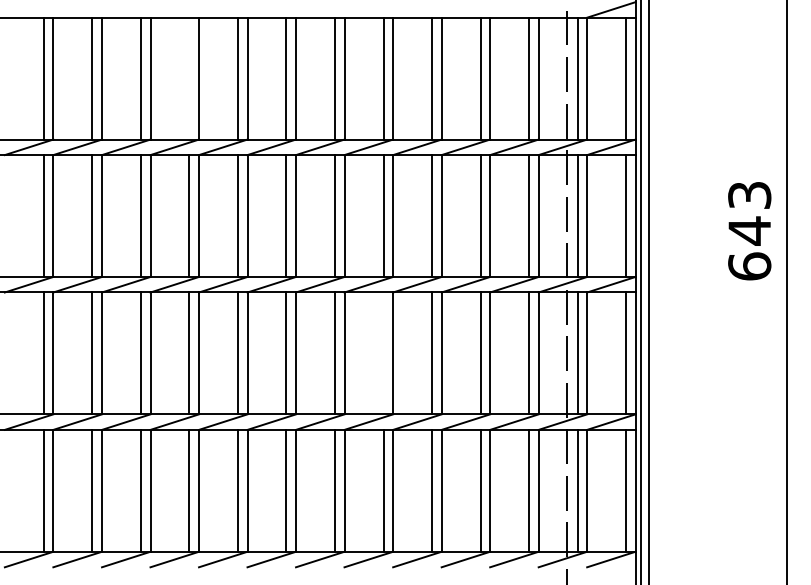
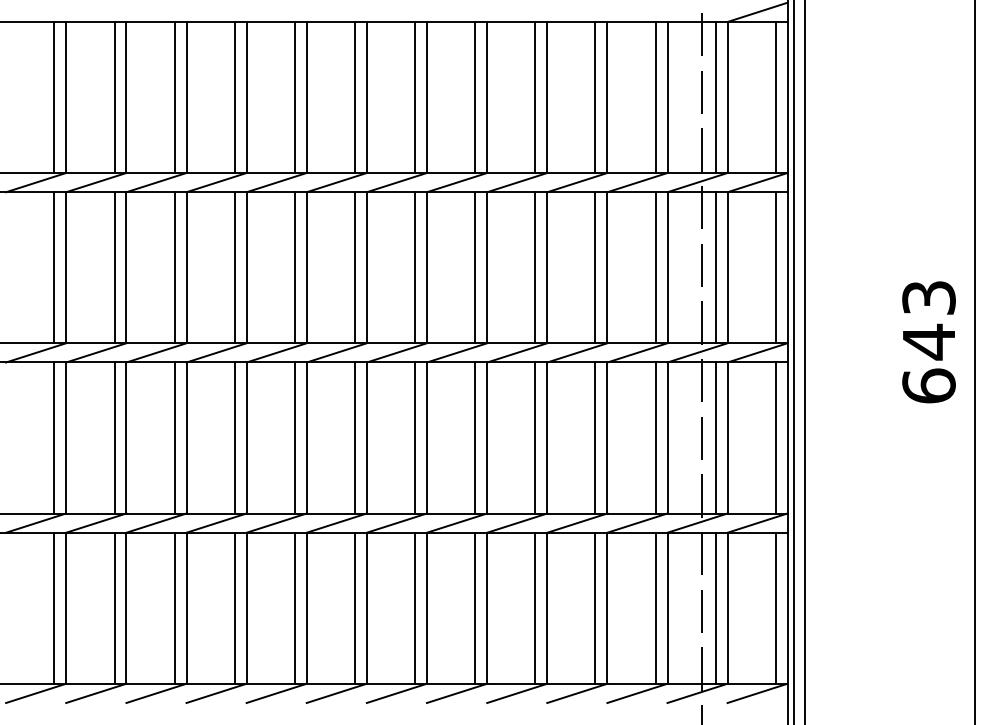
line: (189, 78) -> (234, 97), added
text: (749, 231) -> (928, 342), moved
line: (383, 353) -> (475, 438), added

